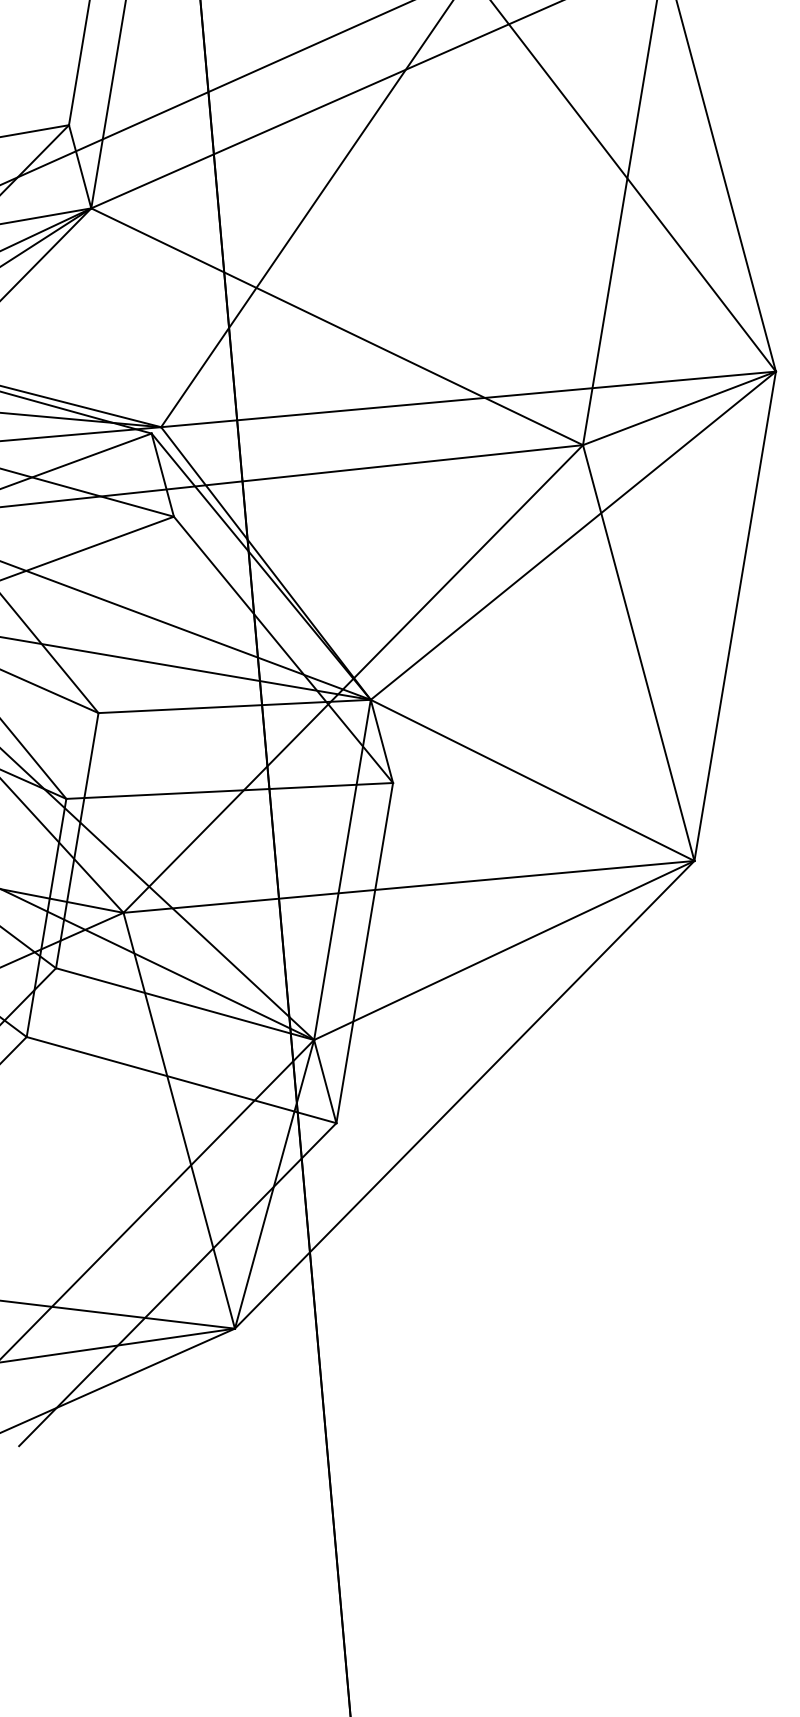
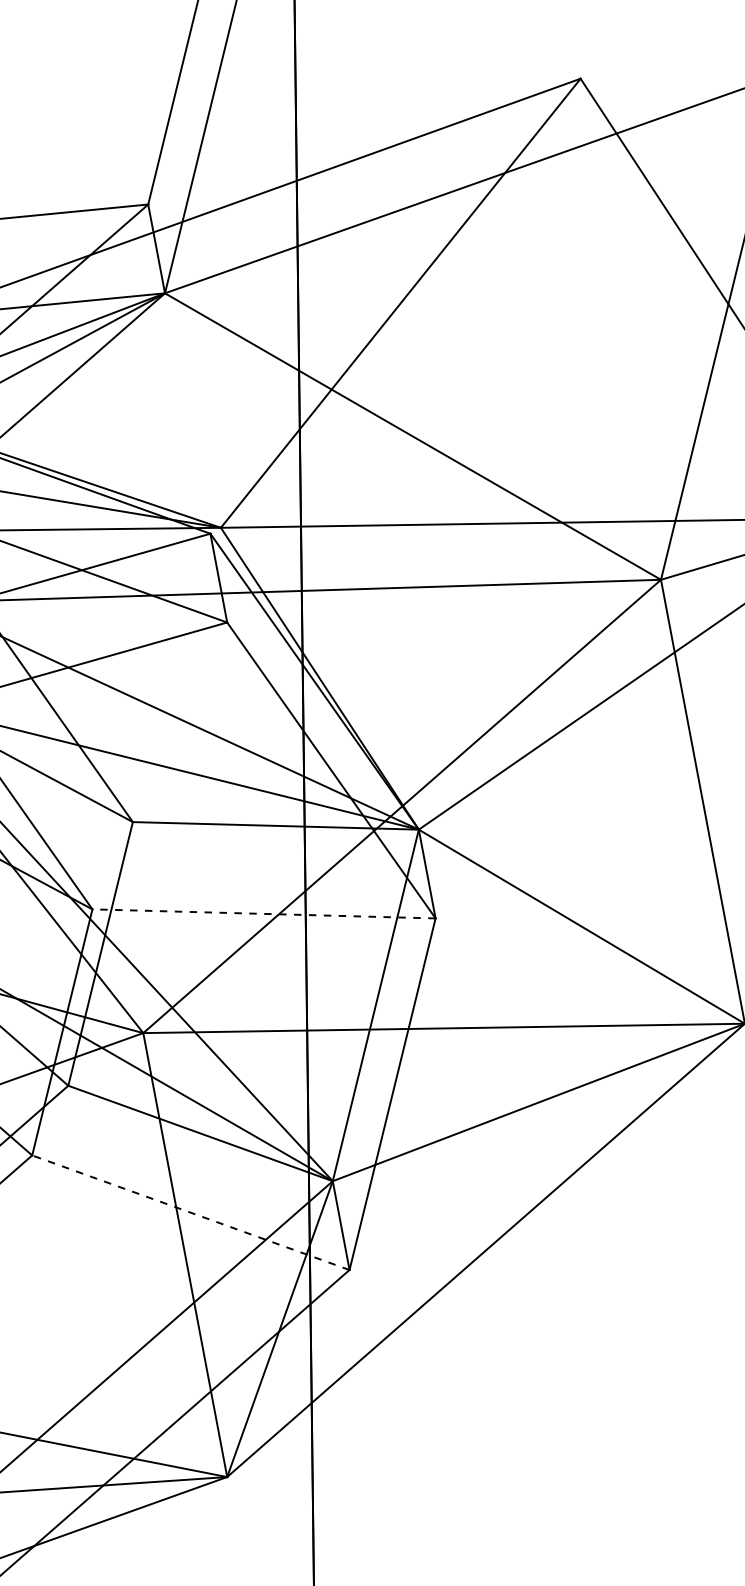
line: (229, 790) -> (263, 913), solid -> dashed
line: (181, 1080) -> (190, 1213), solid -> dashed

